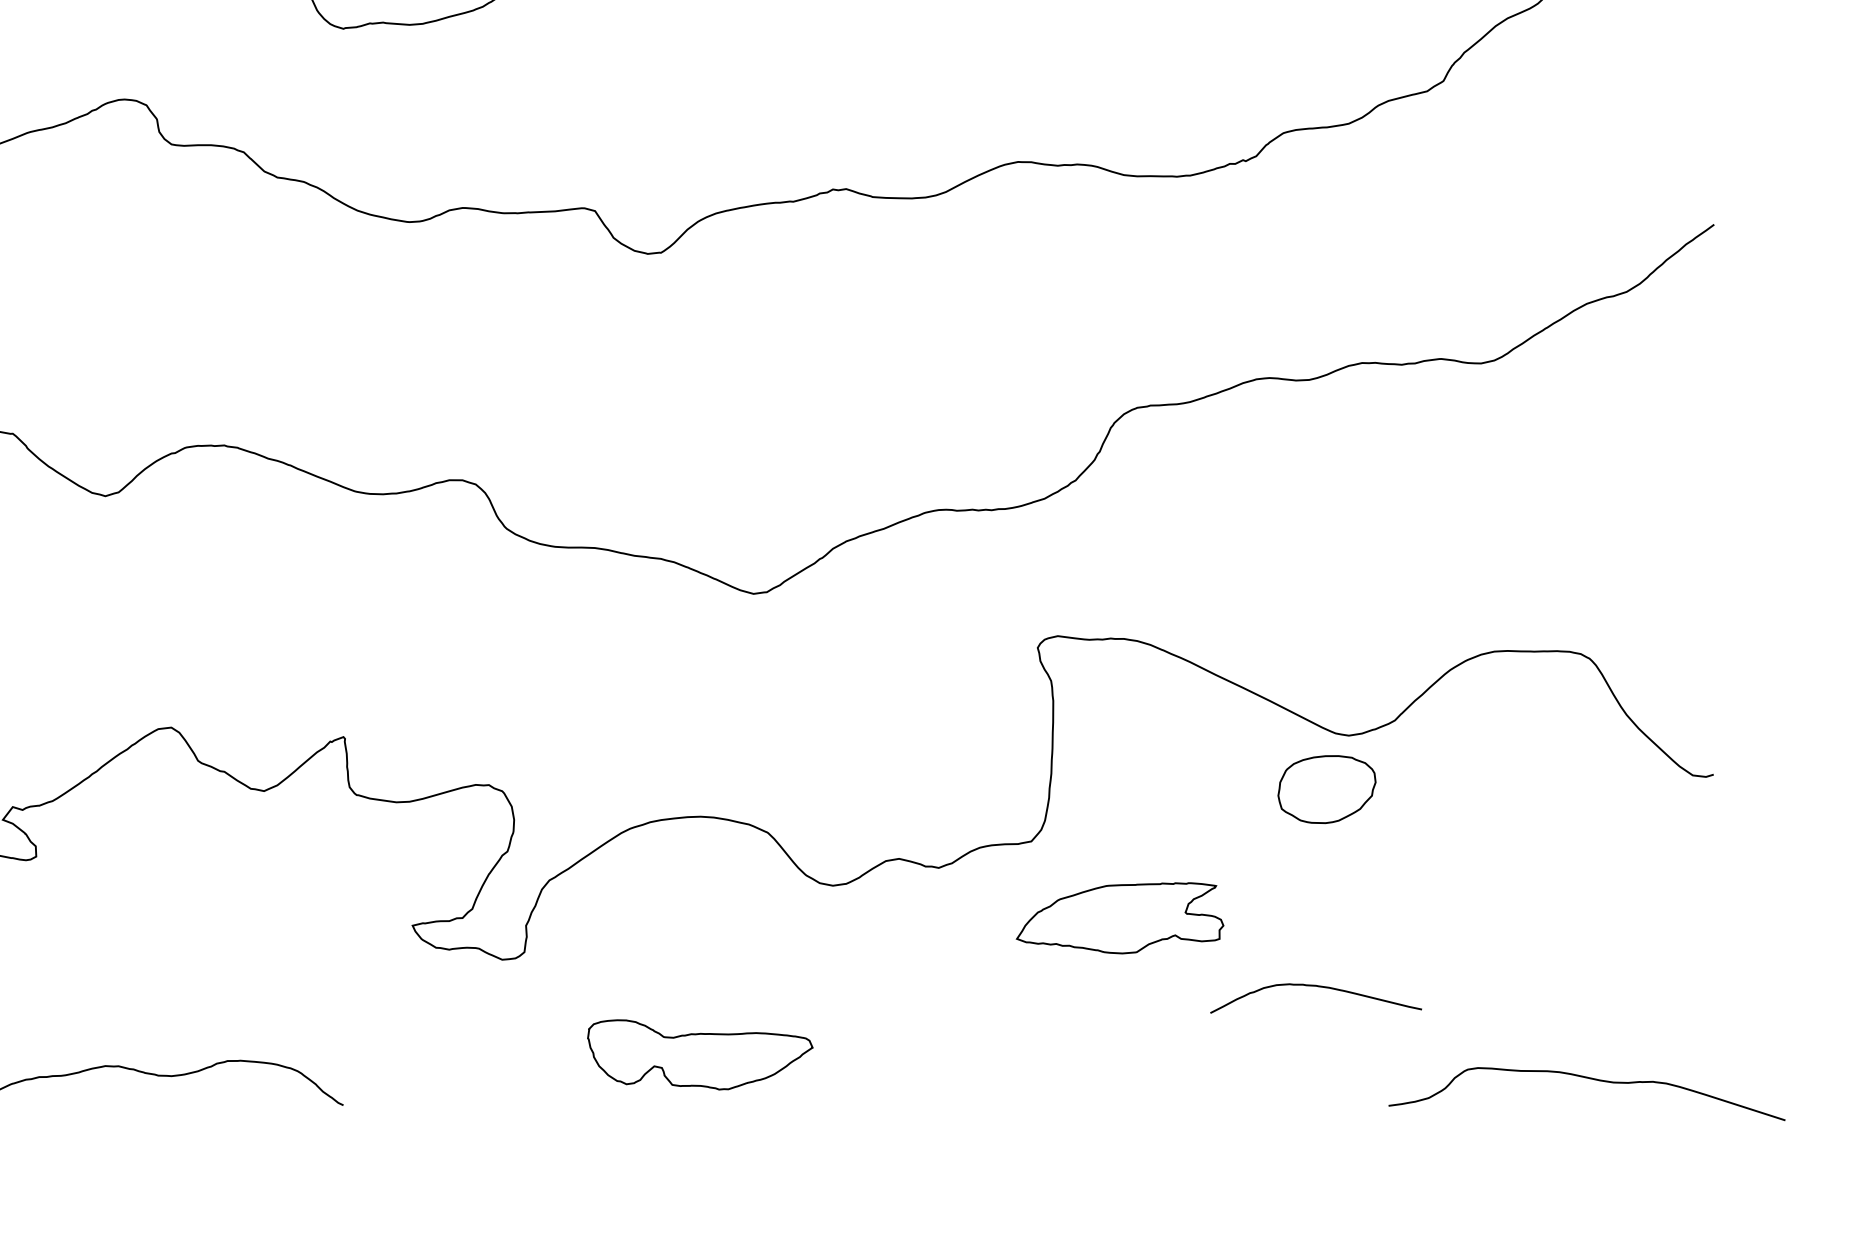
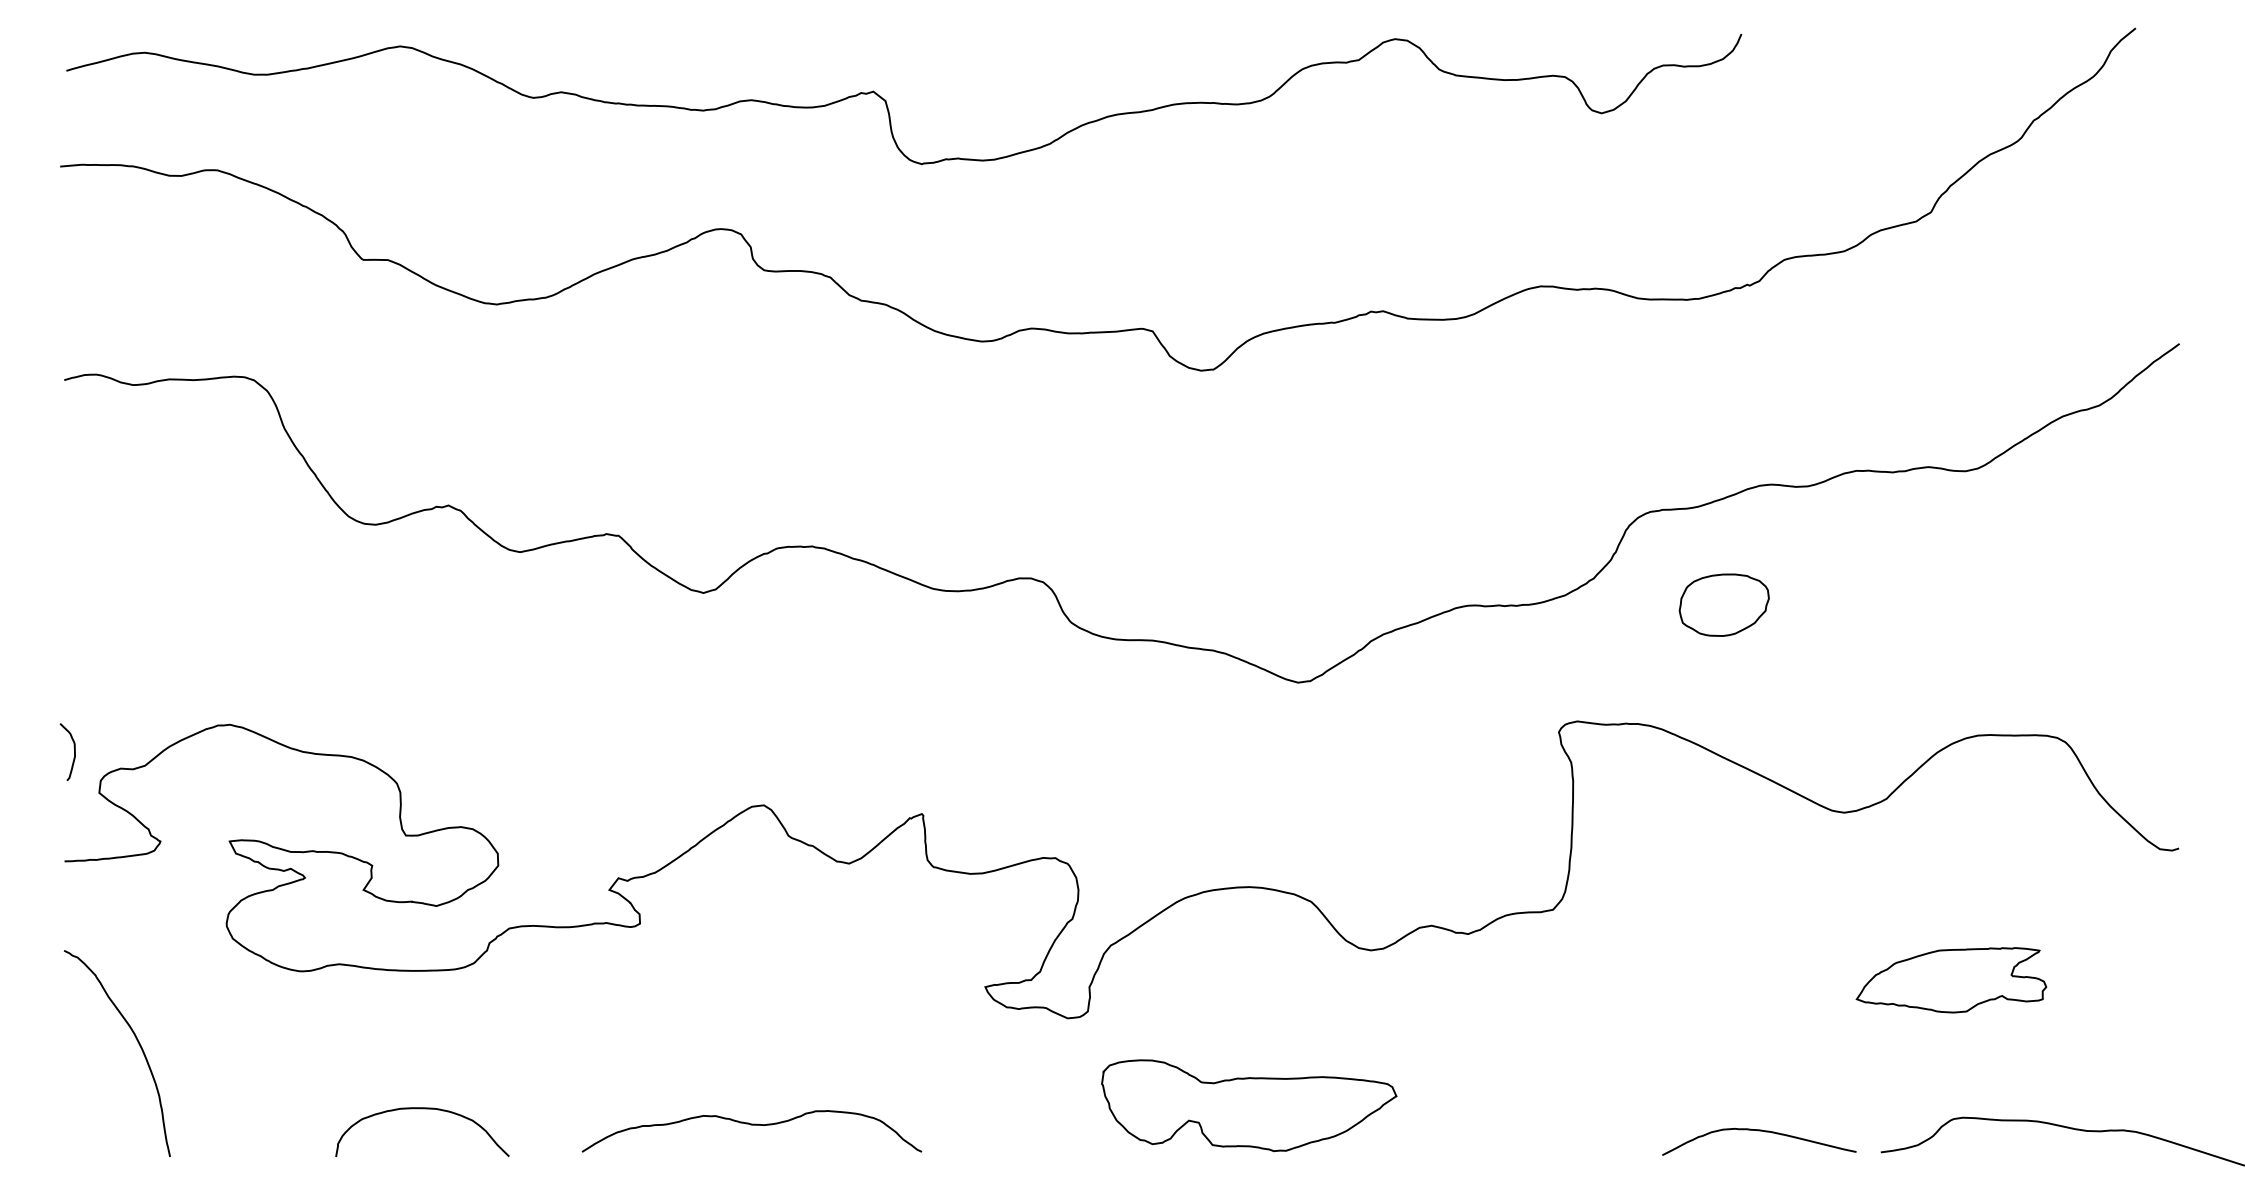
part: (1326, 788) -> (1723, 604), moved
part: (1120, 918) -> (1951, 980), moved
curve: (1316, 987) -> (1759, 1131), moved
part: (700, 1054) -> (1249, 1105), size x1.43

